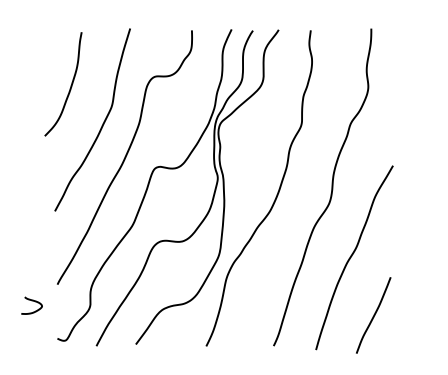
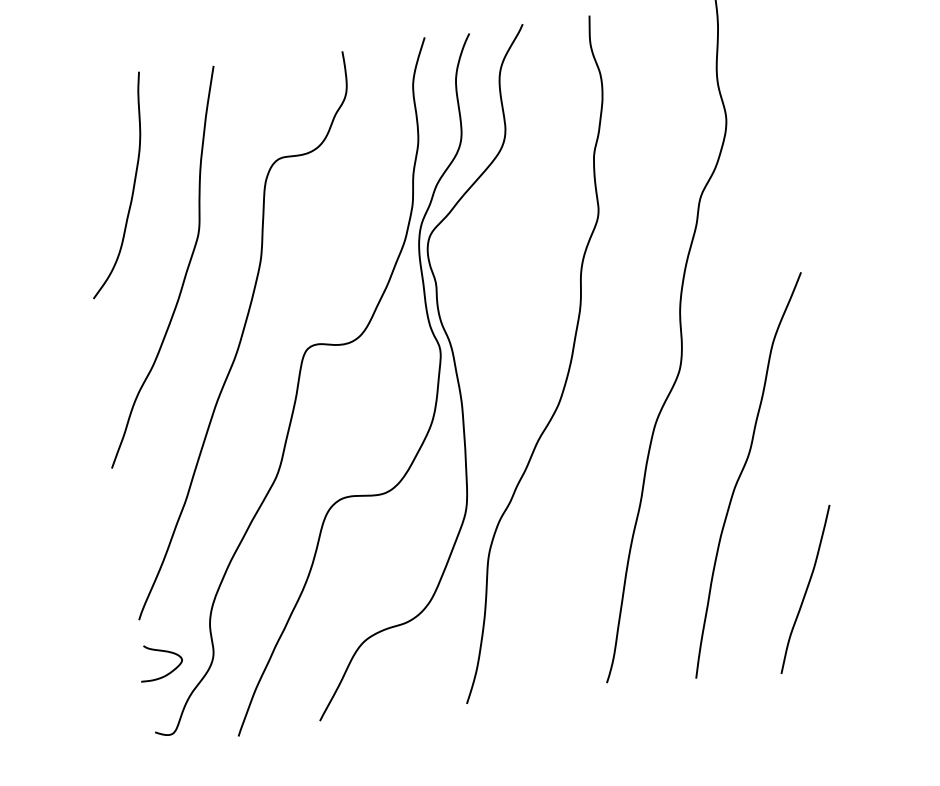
curve: (70, 85) -> (131, 185), moved
curve: (31, 301) -> (158, 653), moved

